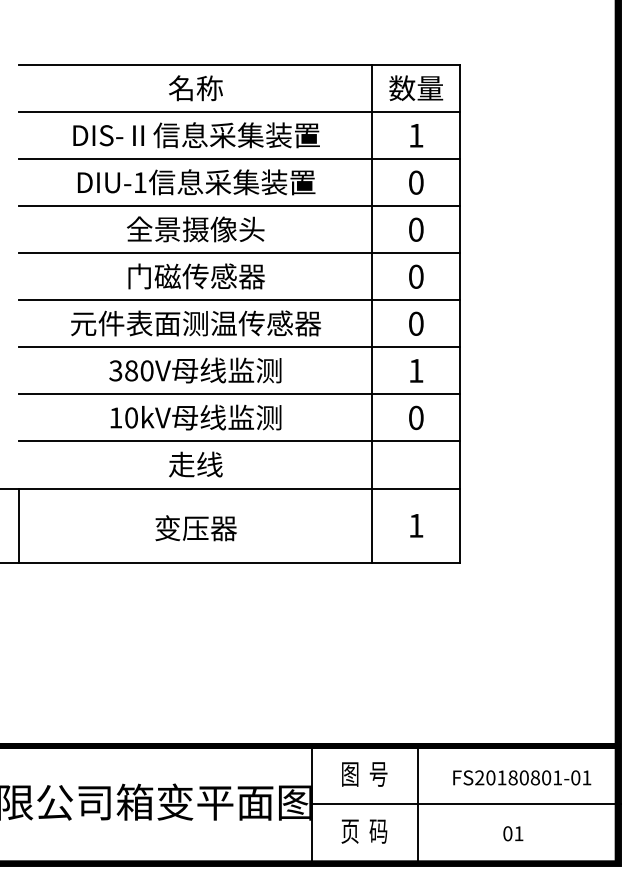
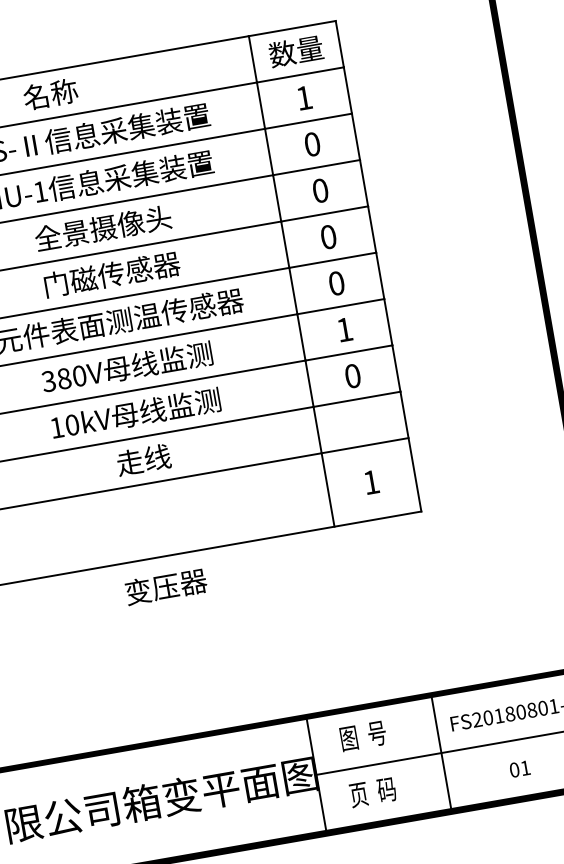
text: (195, 88) -> (50, 94), moved
text: (195, 528) -> (165, 587), moved
line: (417, 804) -> (441, 753), moved

